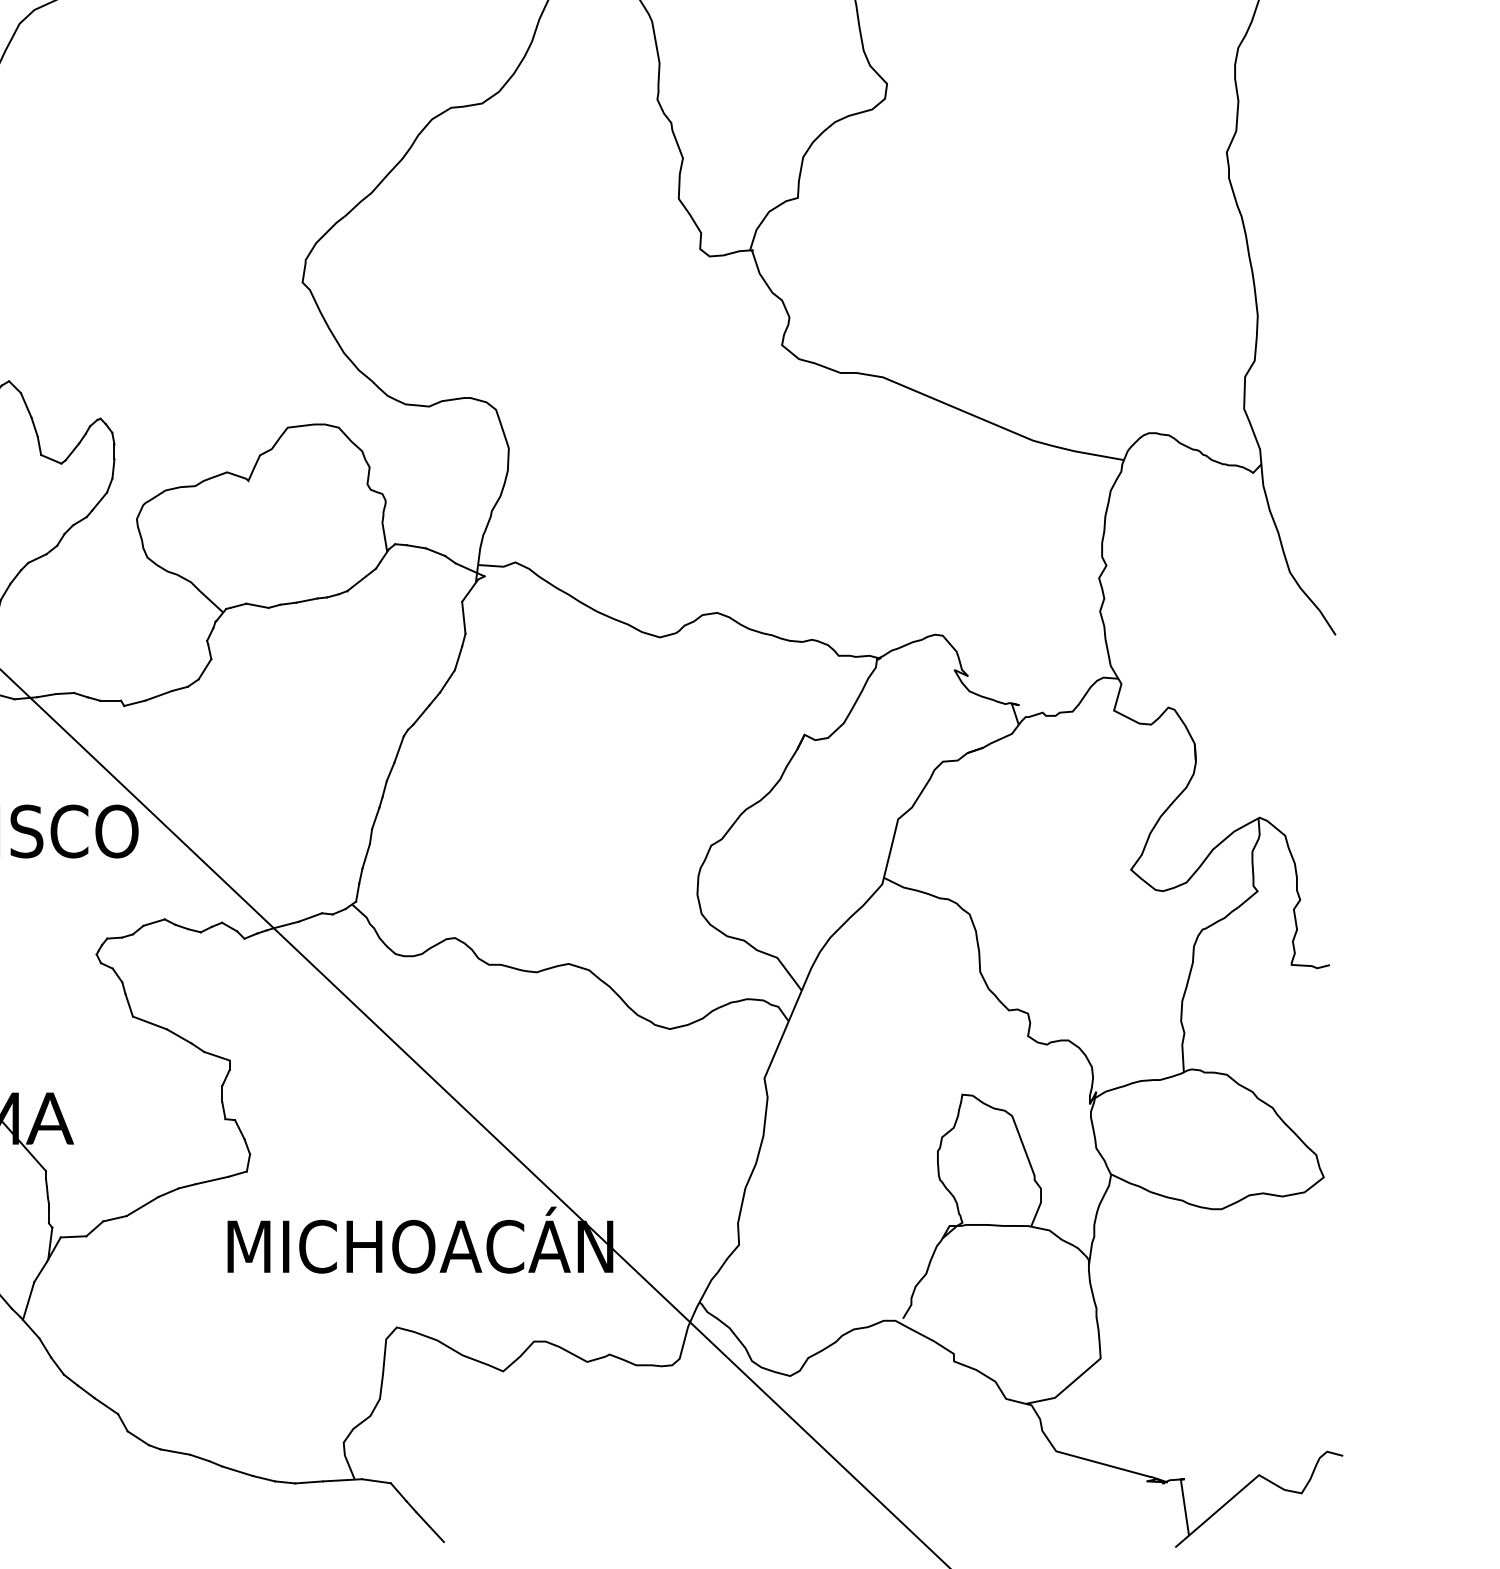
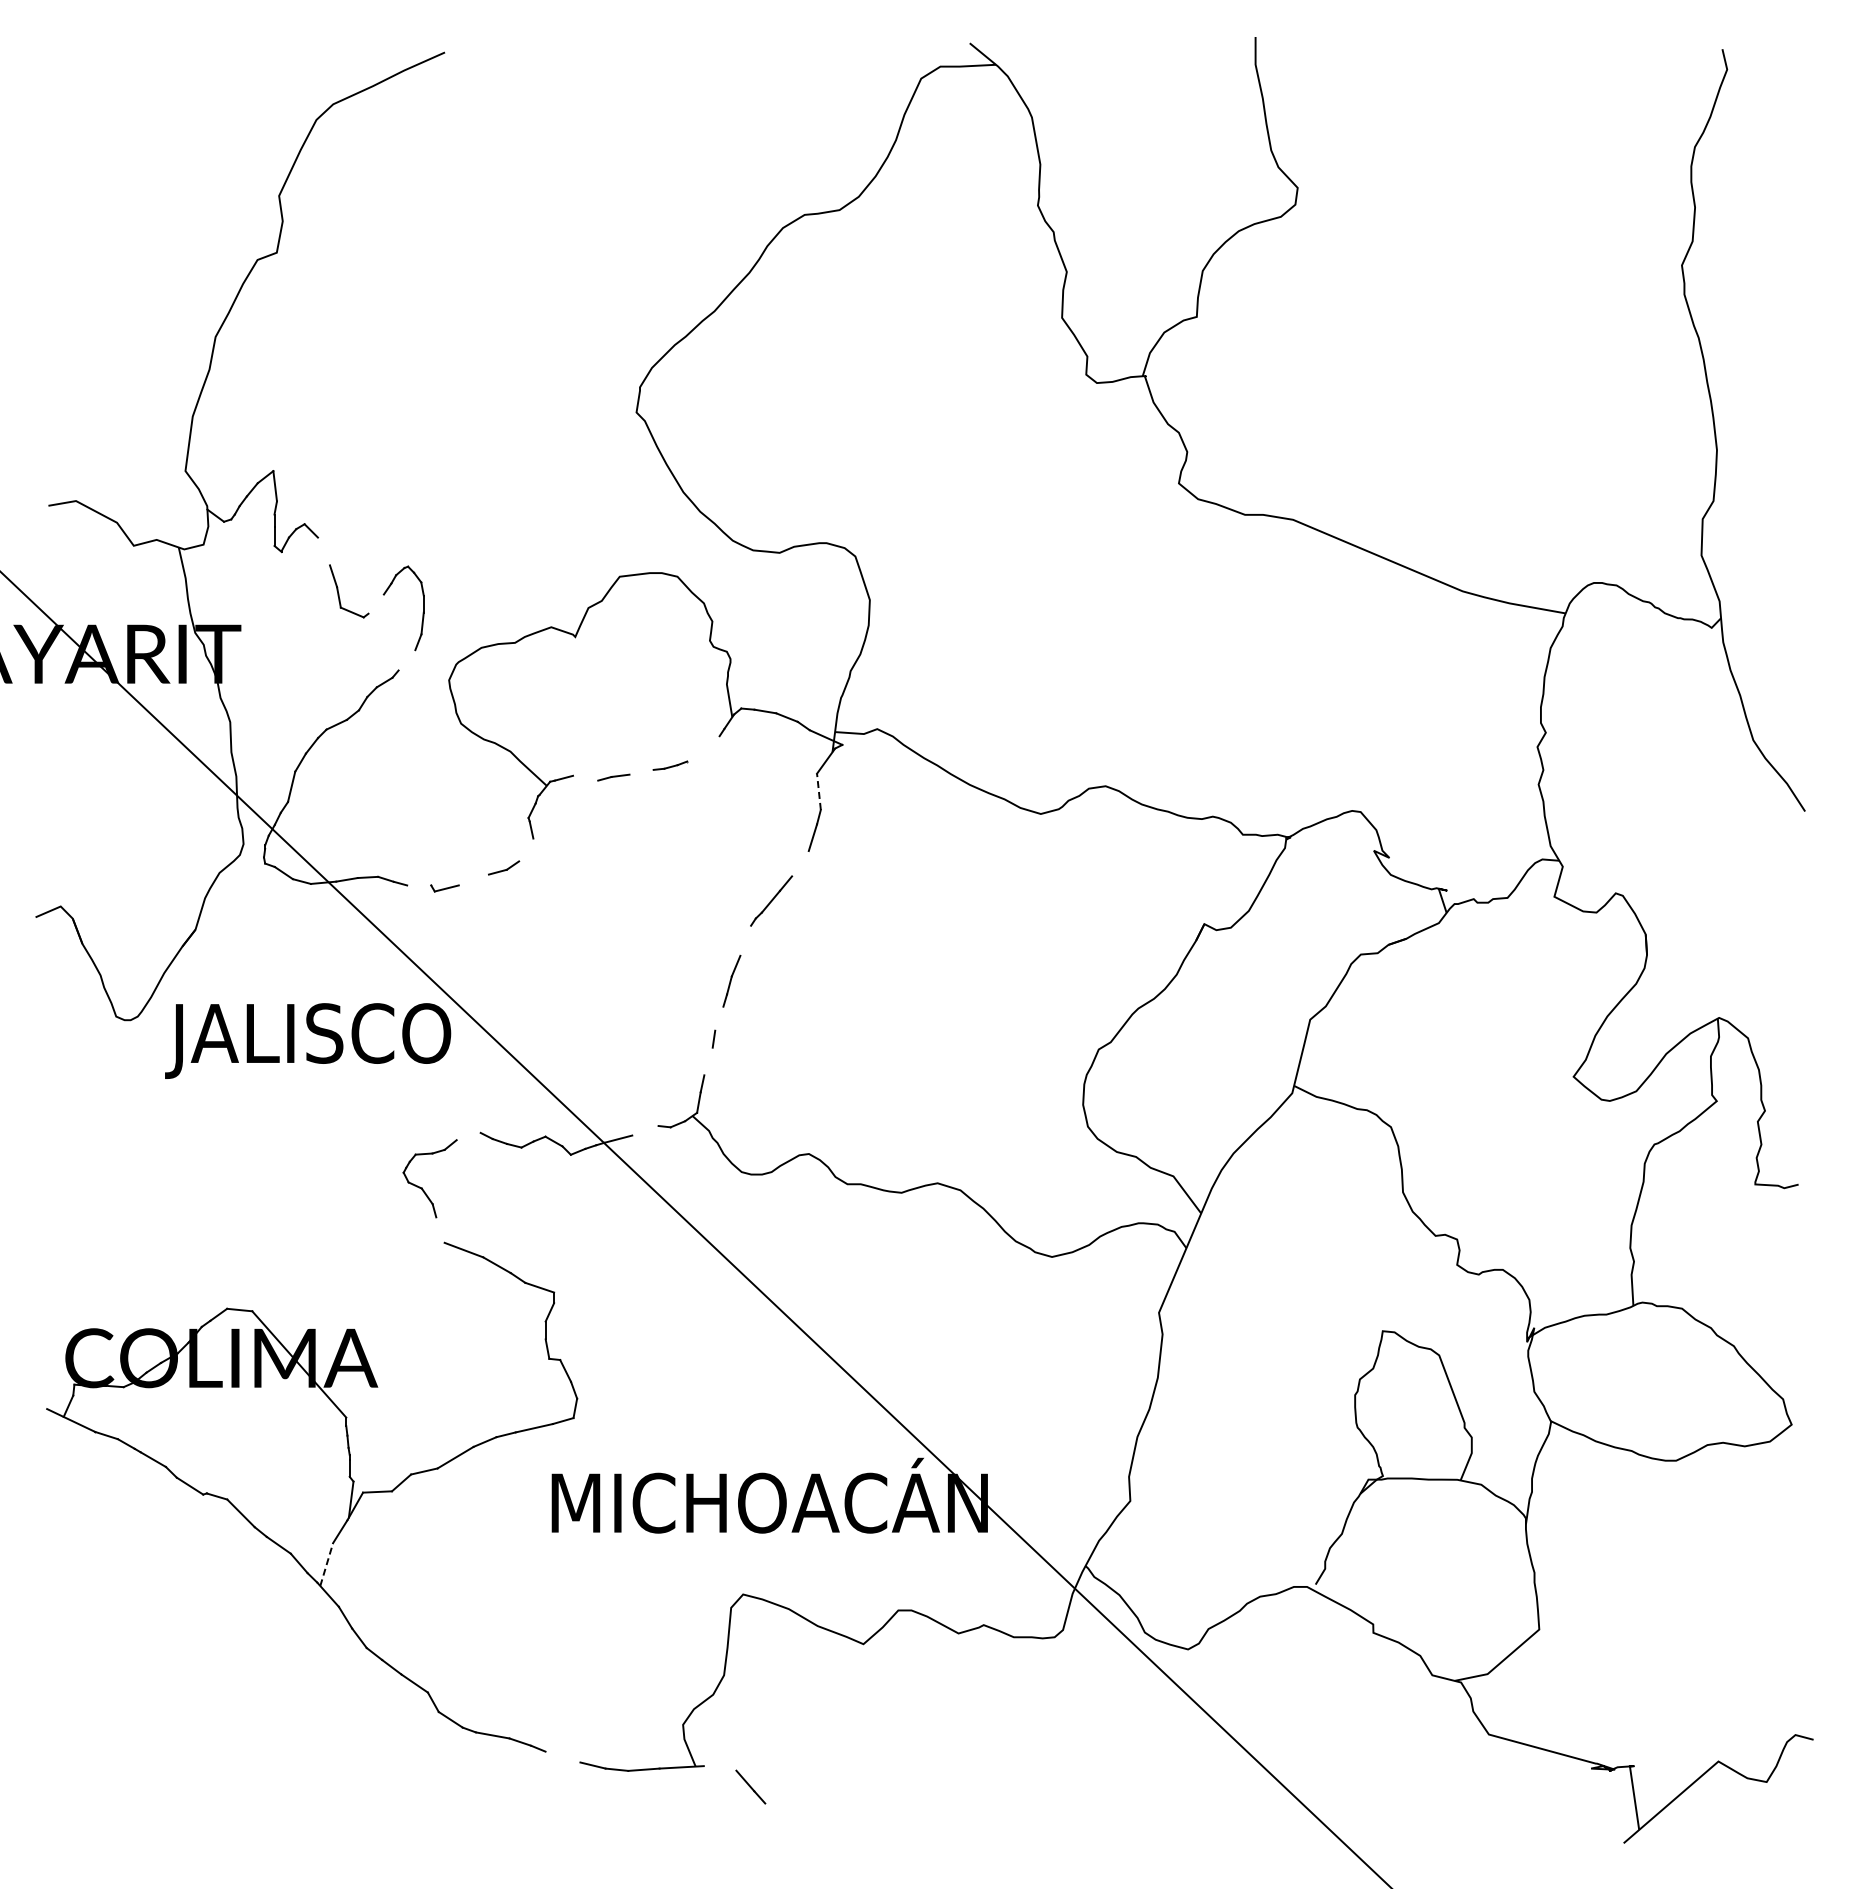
line: (25, 405) -> (323, 551), removed
line: (71, 451) -> (375, 603), removed
line: (99, 501) -> (406, 660), removed
line: (361, 579) -> (703, 748), removed
line: (306, 599) -> (641, 771), removed
line: (257, 605) -> (585, 777), removed
line: (463, 617) -> (818, 791), solid -> dashed
line: (205, 668) -> (526, 849), removed
line: (447, 681) -> (800, 863), removed
line: (158, 695) -> (473, 879), removed
line: (110, 700) -> (419, 885), removed
line: (398, 749) -> (745, 940), removed
line: (375, 818) -> (719, 1018), removed
line: (366, 856) -> (708, 1061), removed
line: (310, 917) -> (645, 1130), removed
line: (154, 922) -> (468, 1136), removed
line: (129, 1004) -> (440, 1229), removed
line: (28, 1300) -> (326, 1564), solid -> dashed
line: (237, 1470) -> (562, 1756), removed
line: (375, 1481) -> (719, 1768), removed
line: (429, 1527) -> (780, 1820), removed

